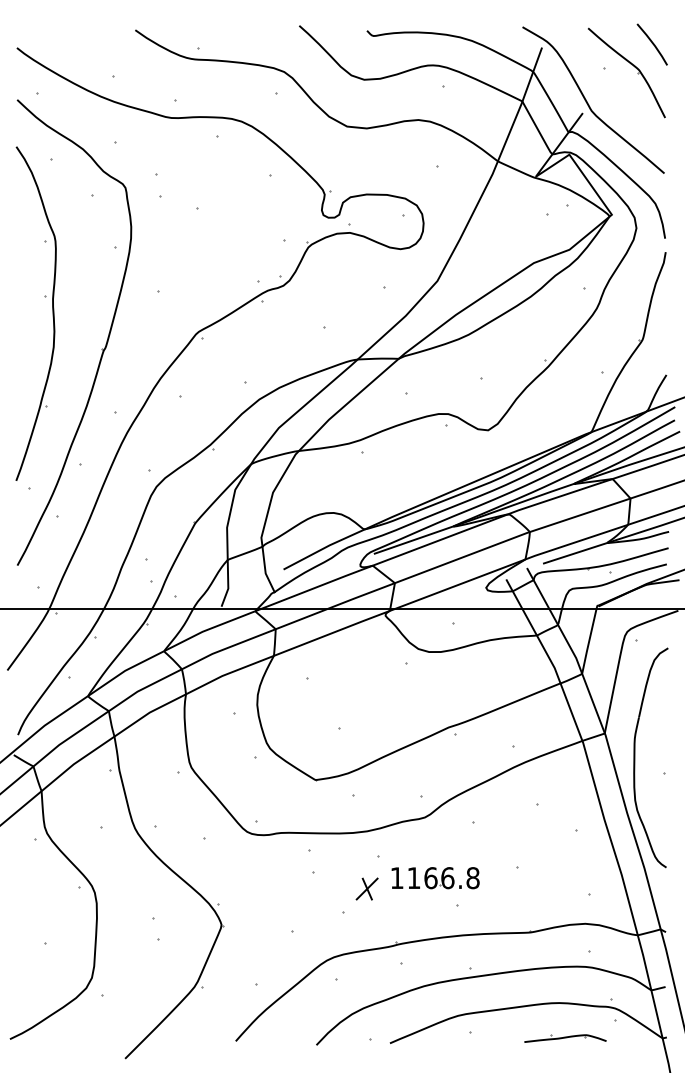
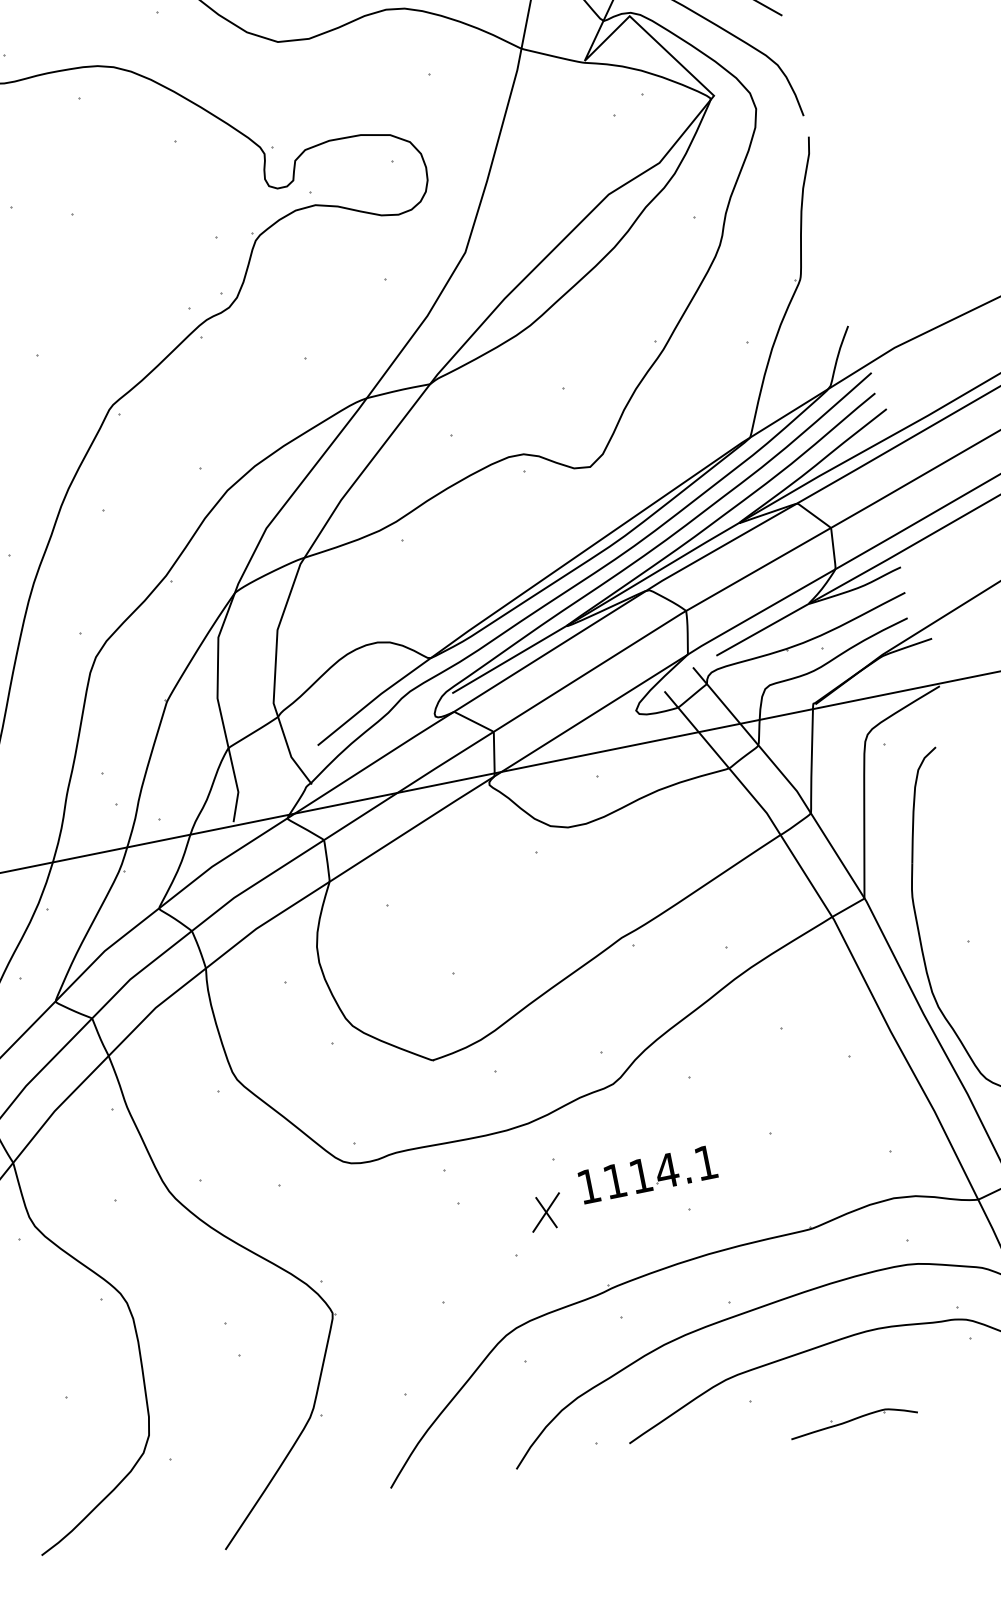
text: (451, 878) -> (673, 1170), 1166.8 -> 1114.1
part: (565, 1038) -> (853, 1421), moved

